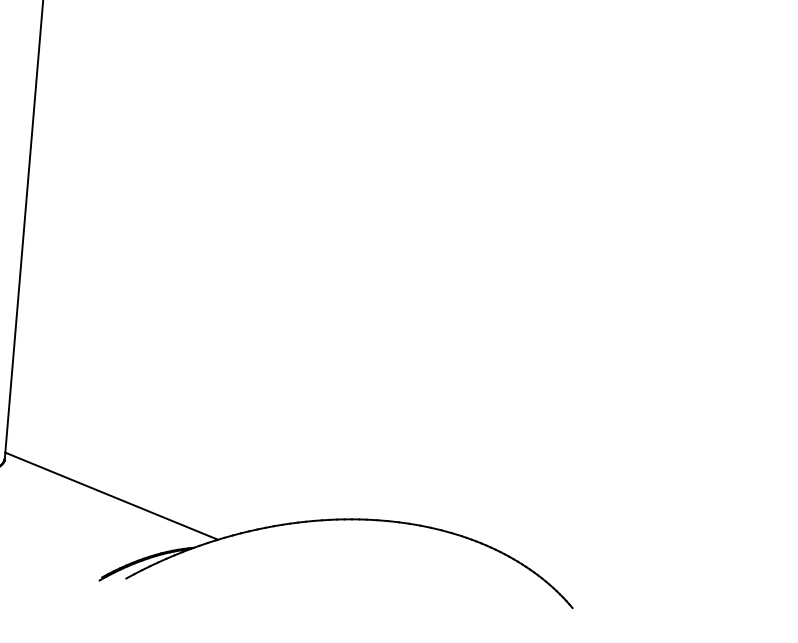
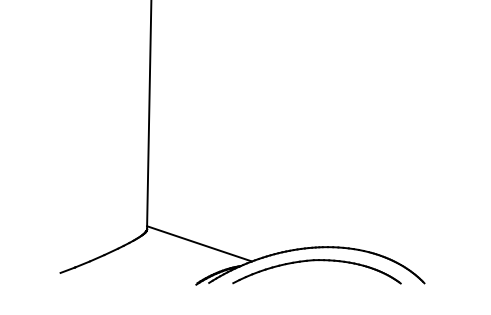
part: (347, 548) -> (314, 261), added

